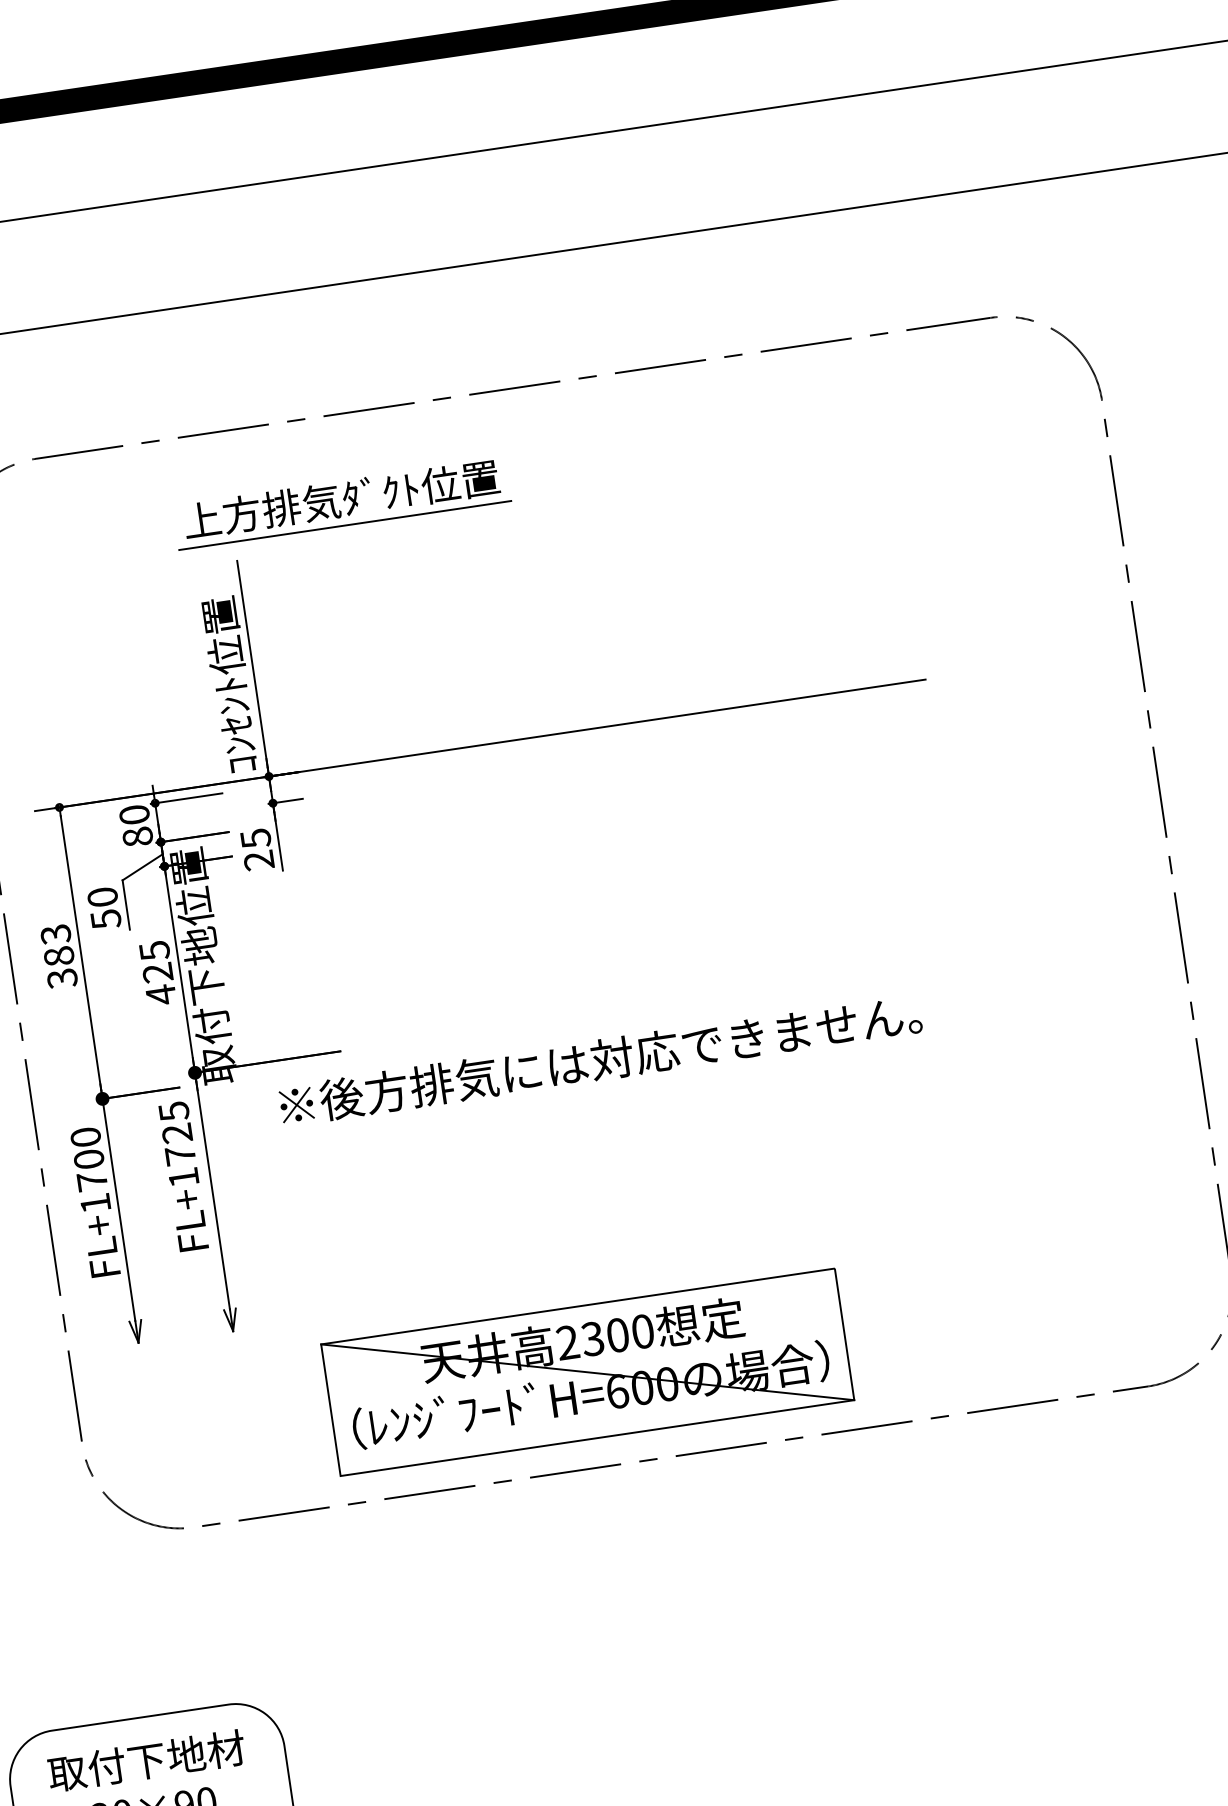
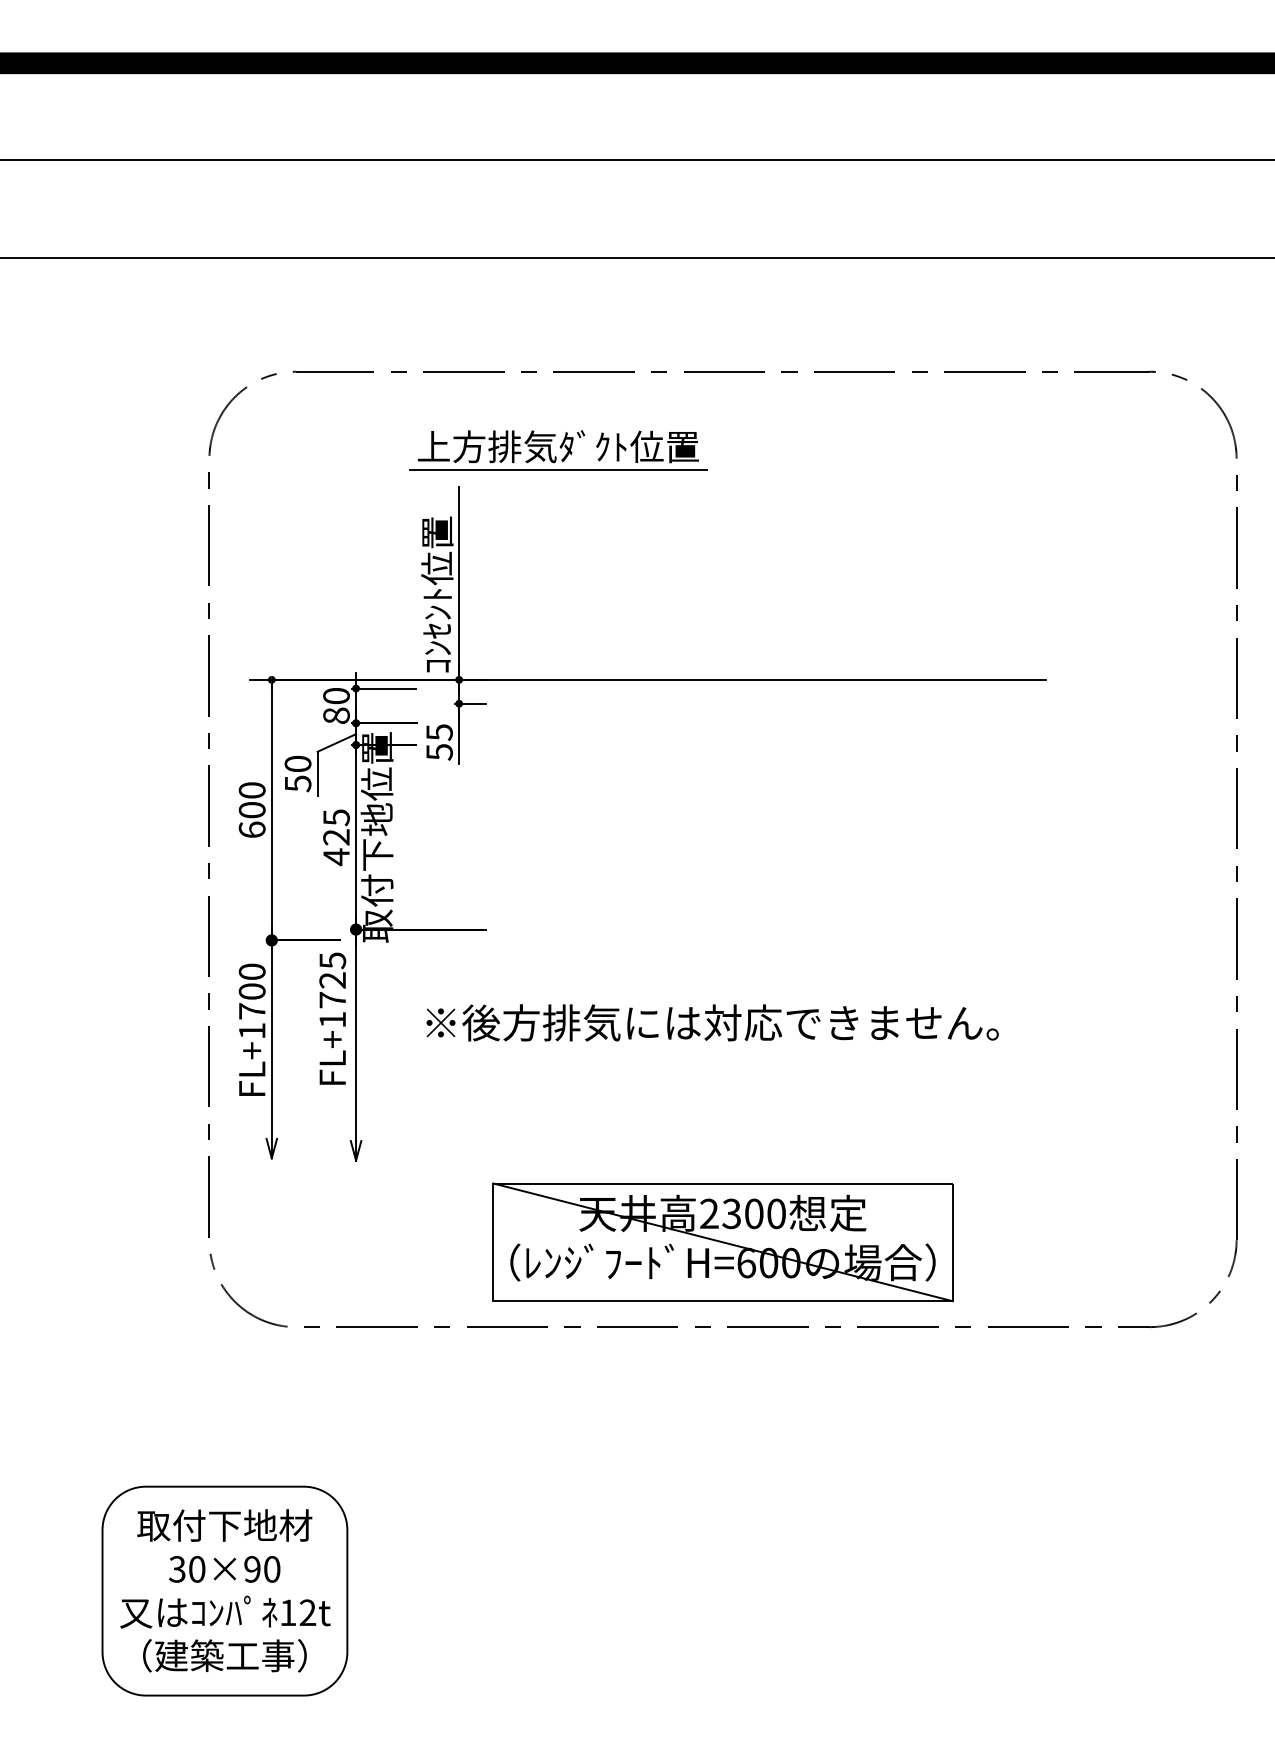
text: (259, 861) -> (439, 752), 25 -> 55
text: (58, 956) -> (251, 810), 383 -> 600
text: (600, 1059) -> (712, 1022), moved
part: (587, 1372) -> (722, 1242), moved

